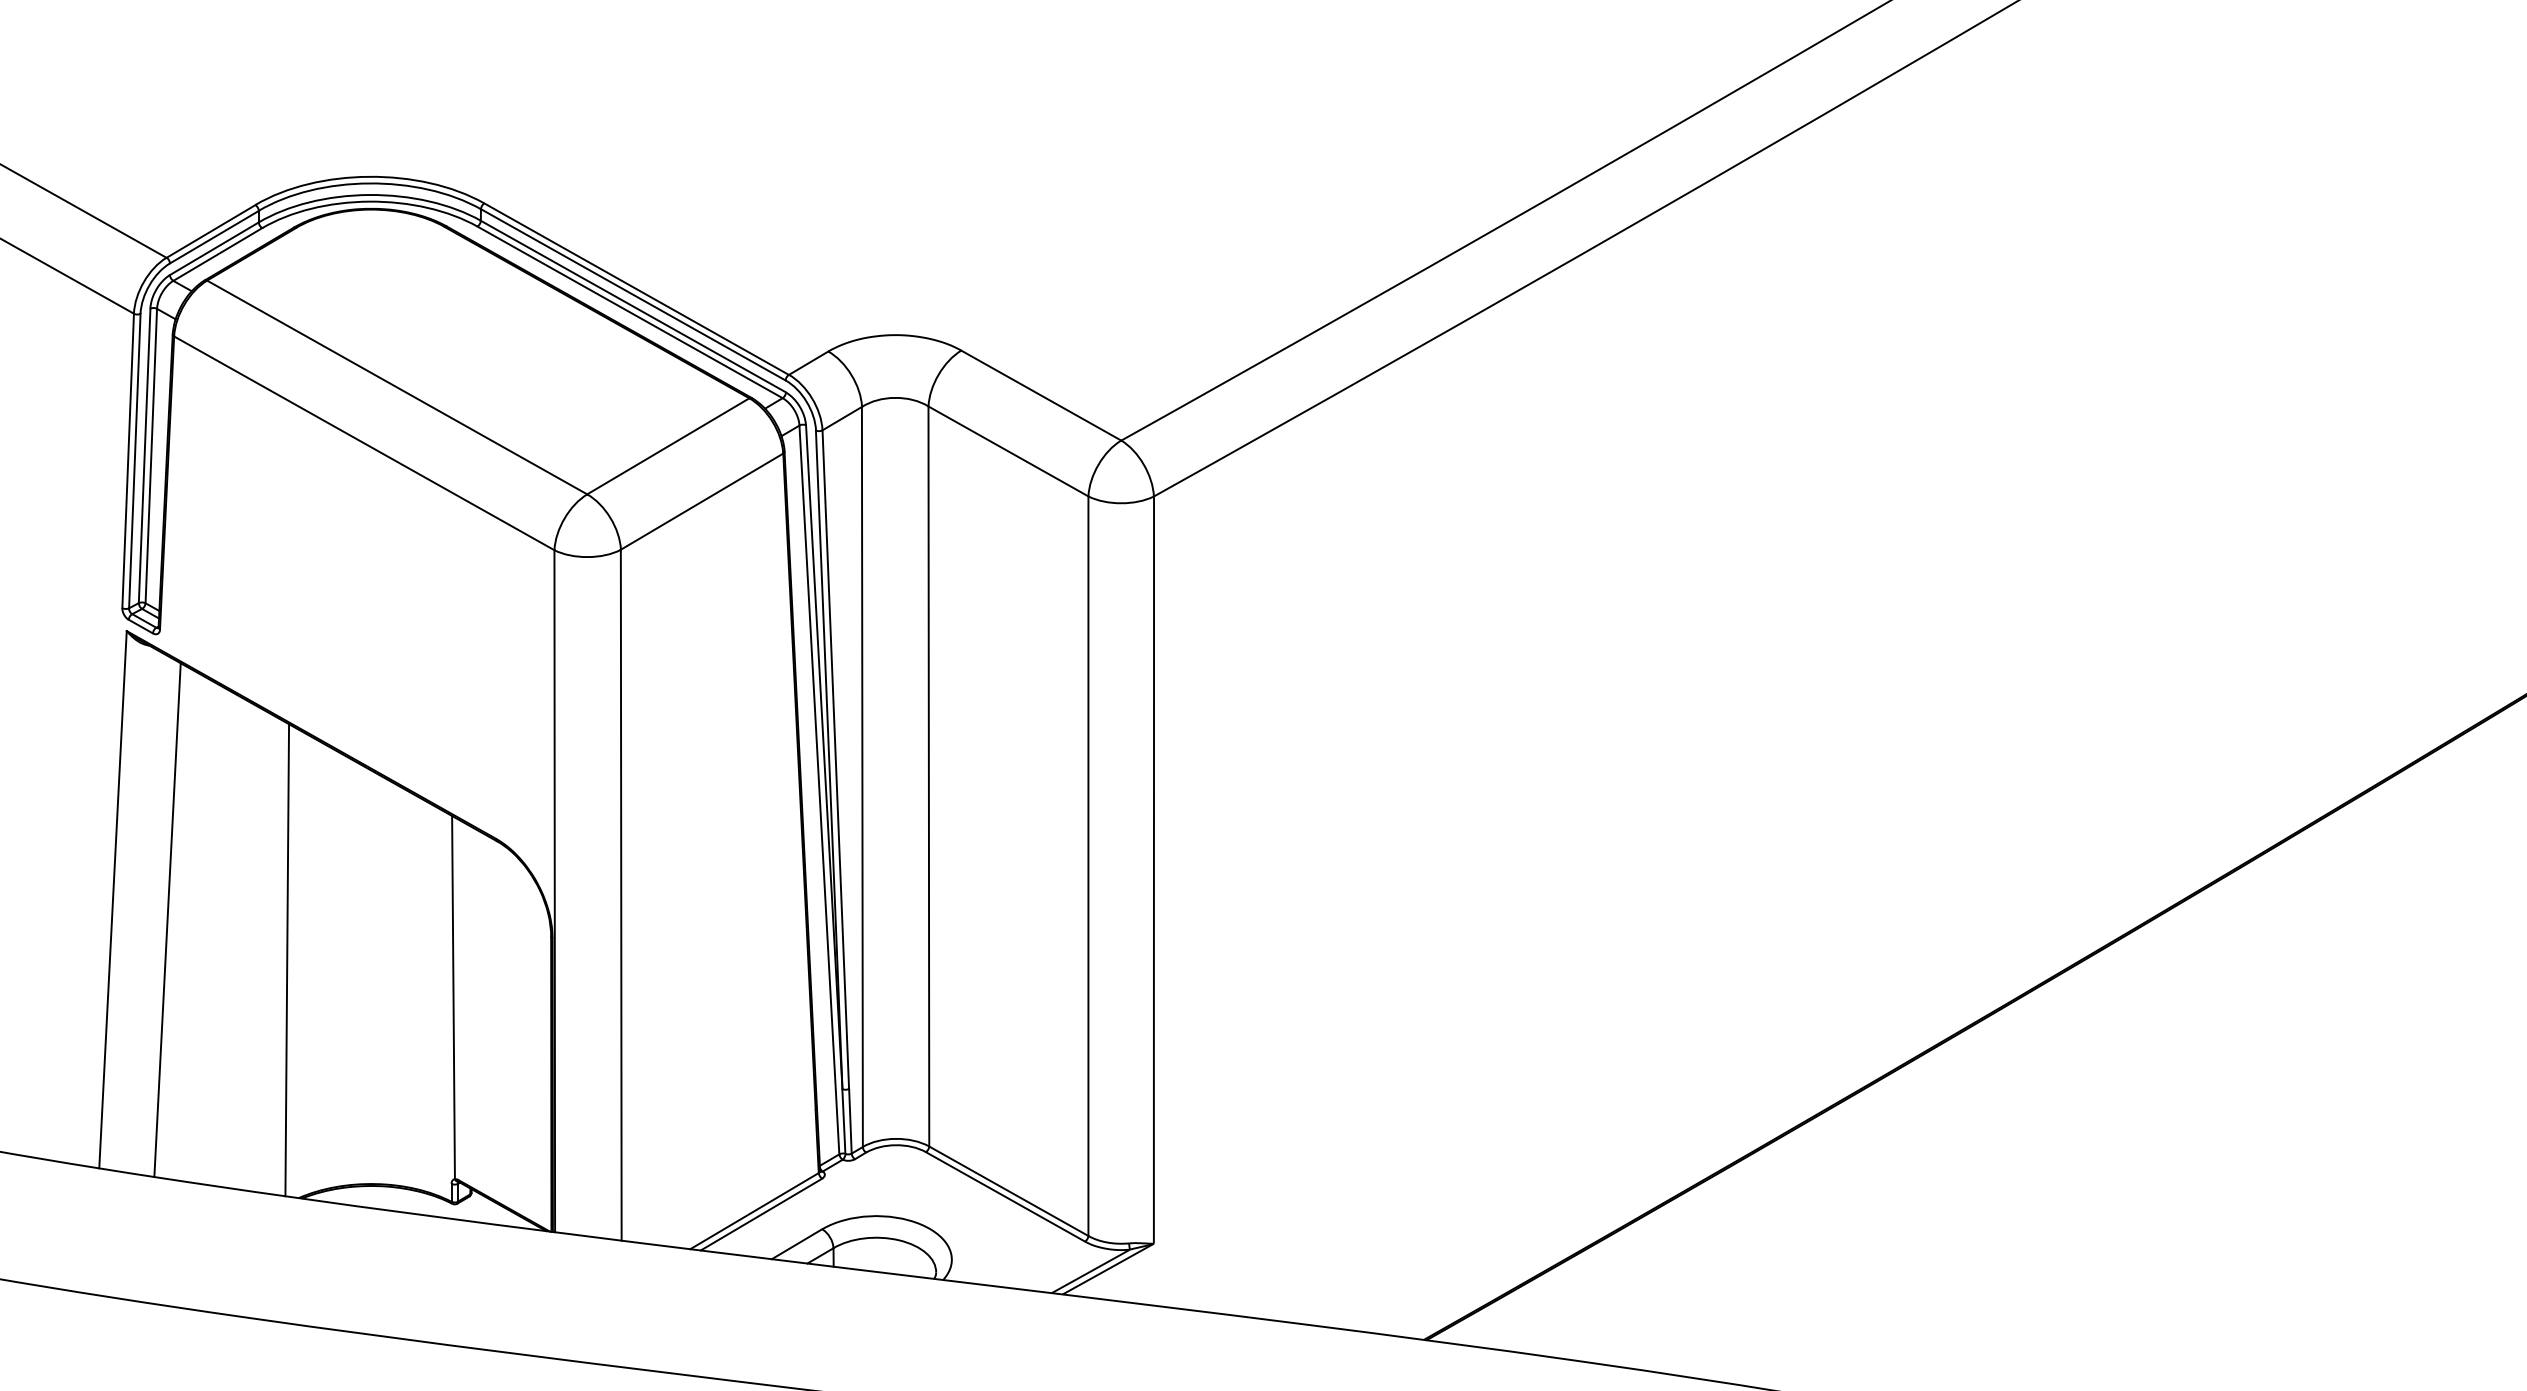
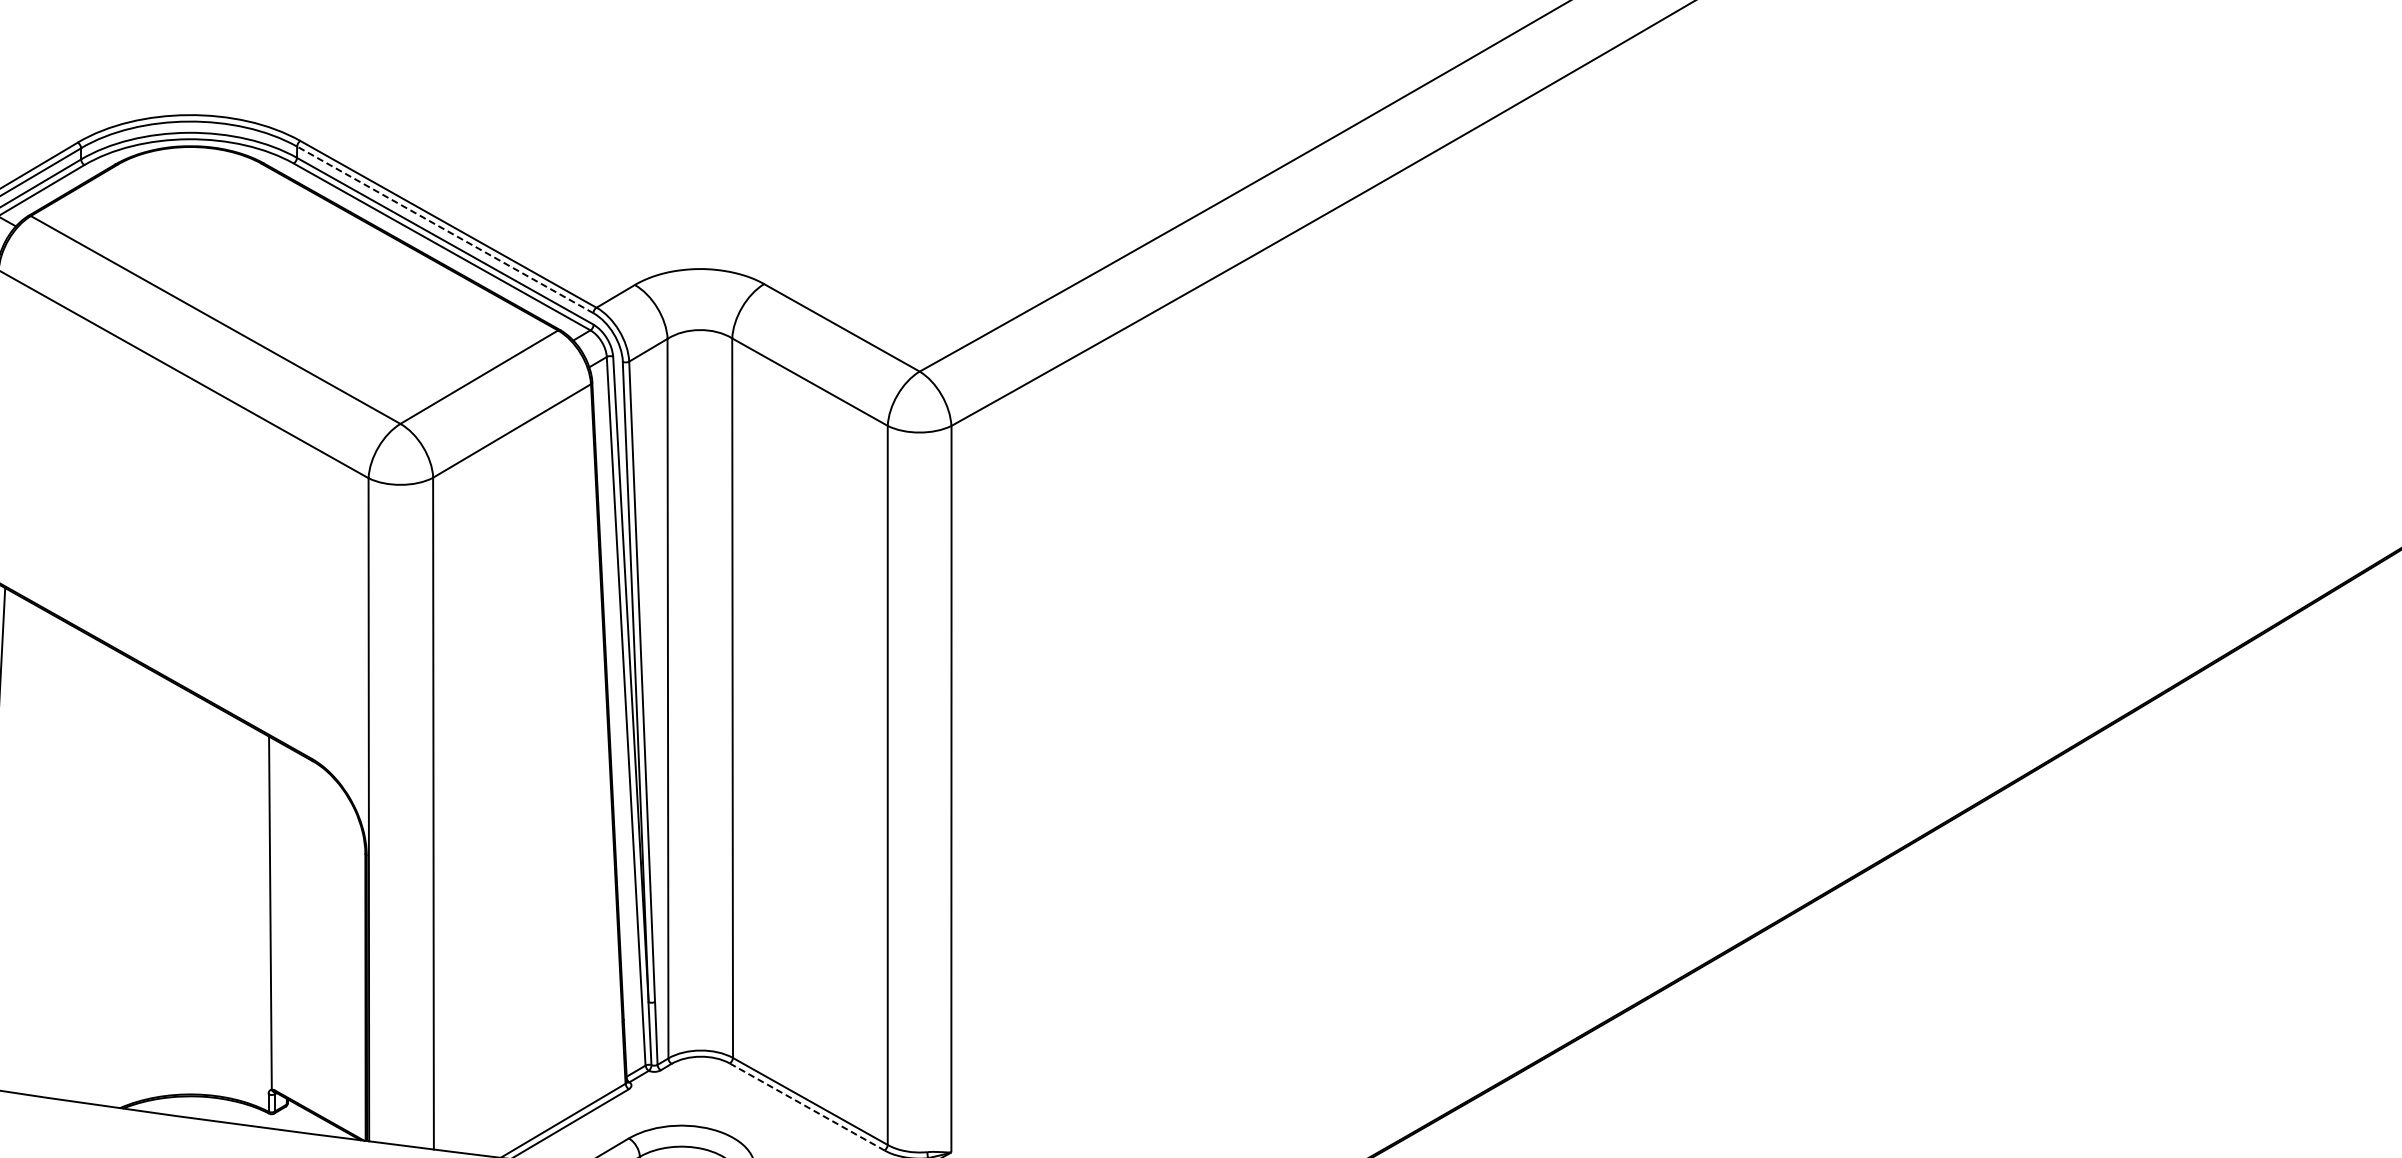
line: (633, 294) -> (445, 229), solid -> dashed
line: (287, 960) -> (109, 877), removed
line: (1005, 1197) -> (807, 1107), solid -> dashed

